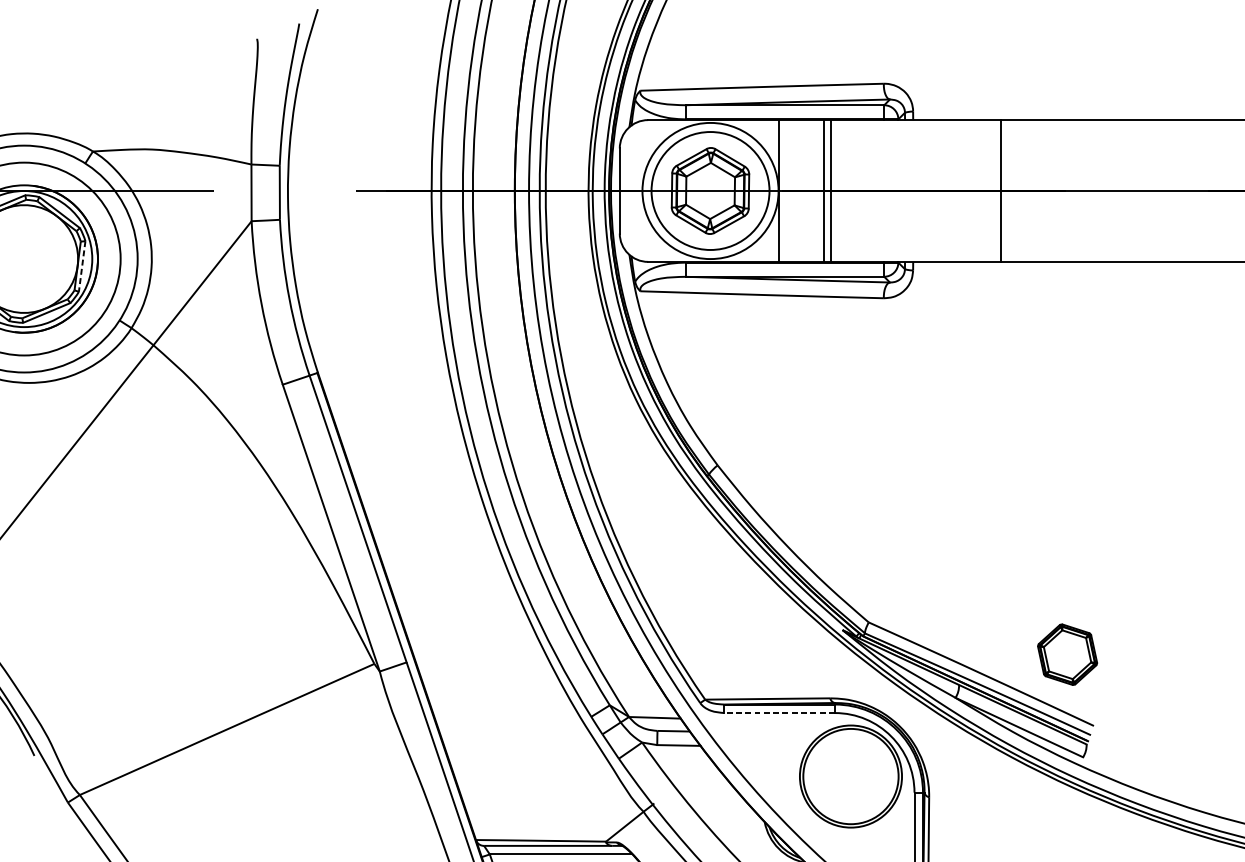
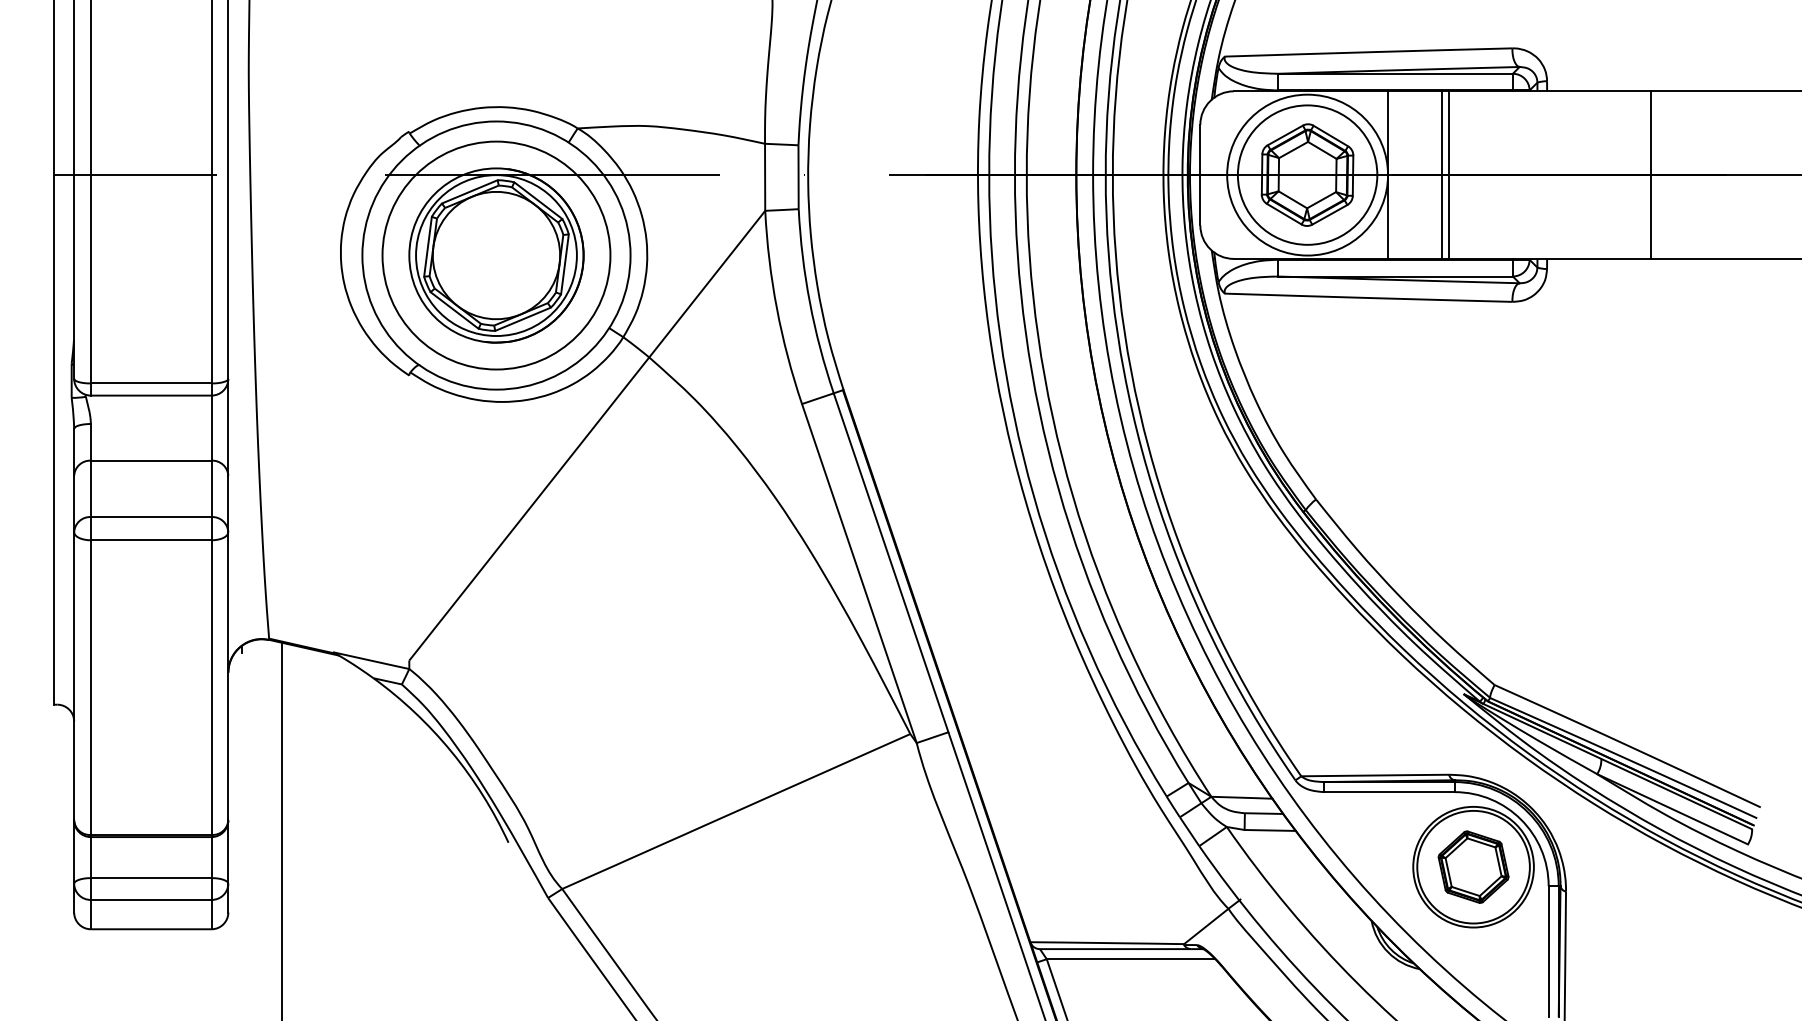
line: (81, 266) -> (564, 264), dashed -> solid
part: (1067, 654) -> (1473, 866), moved
line: (778, 713) -> (1388, 792), dashed -> solid

